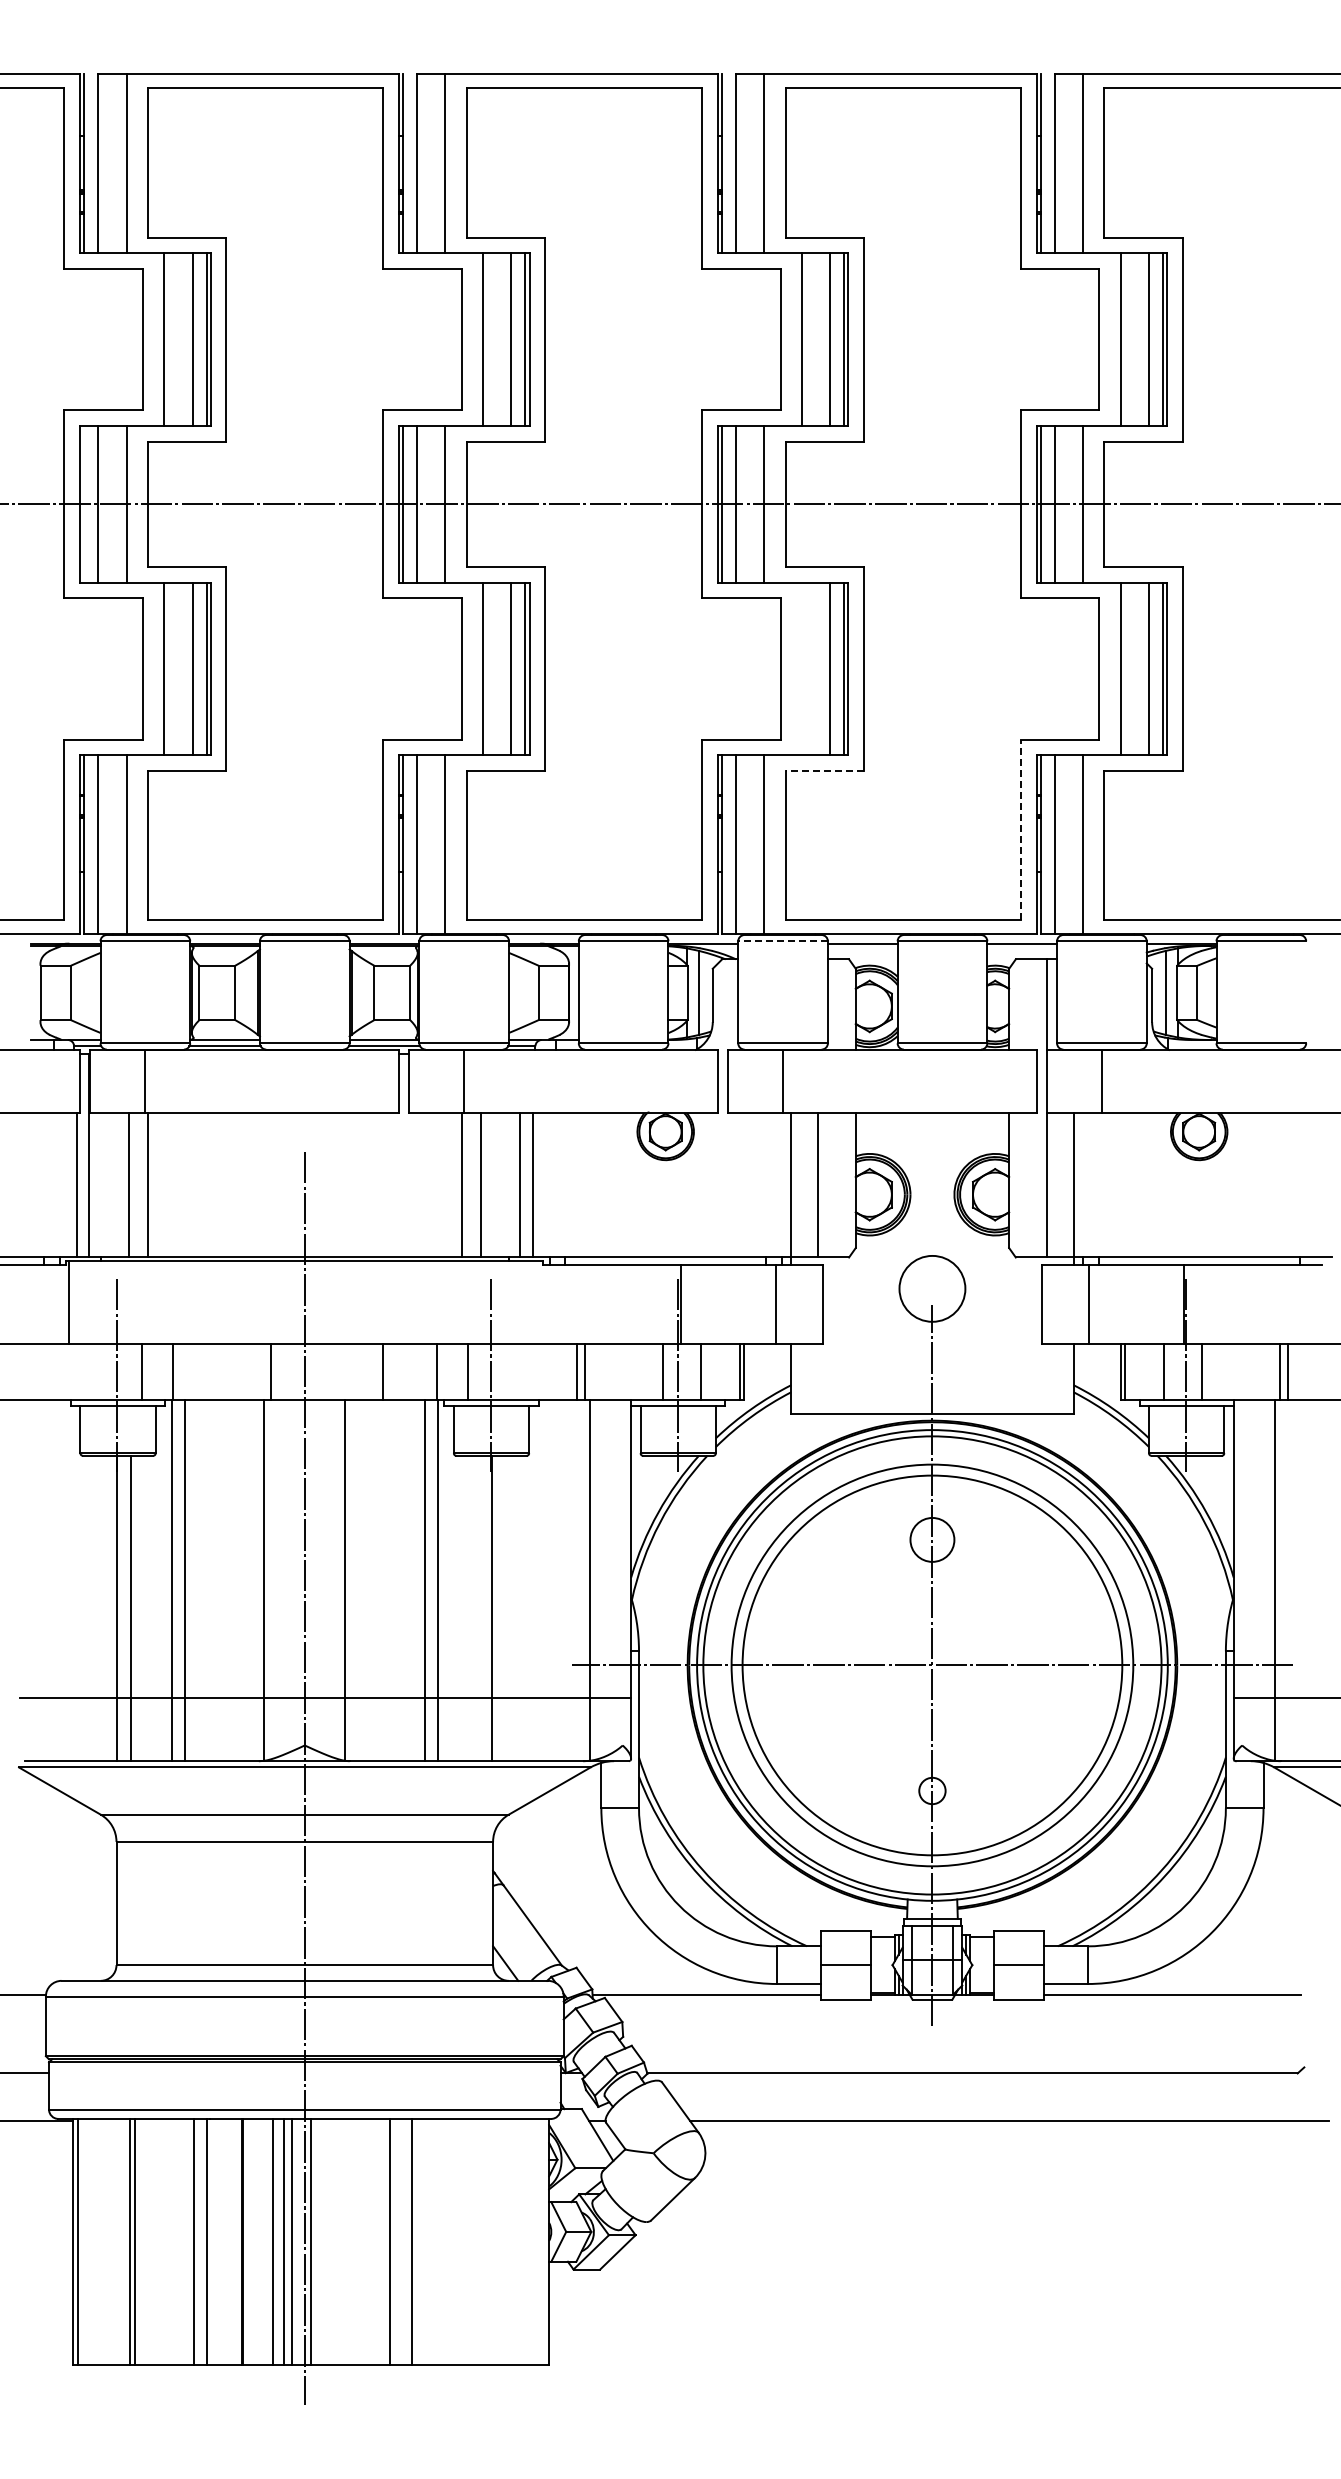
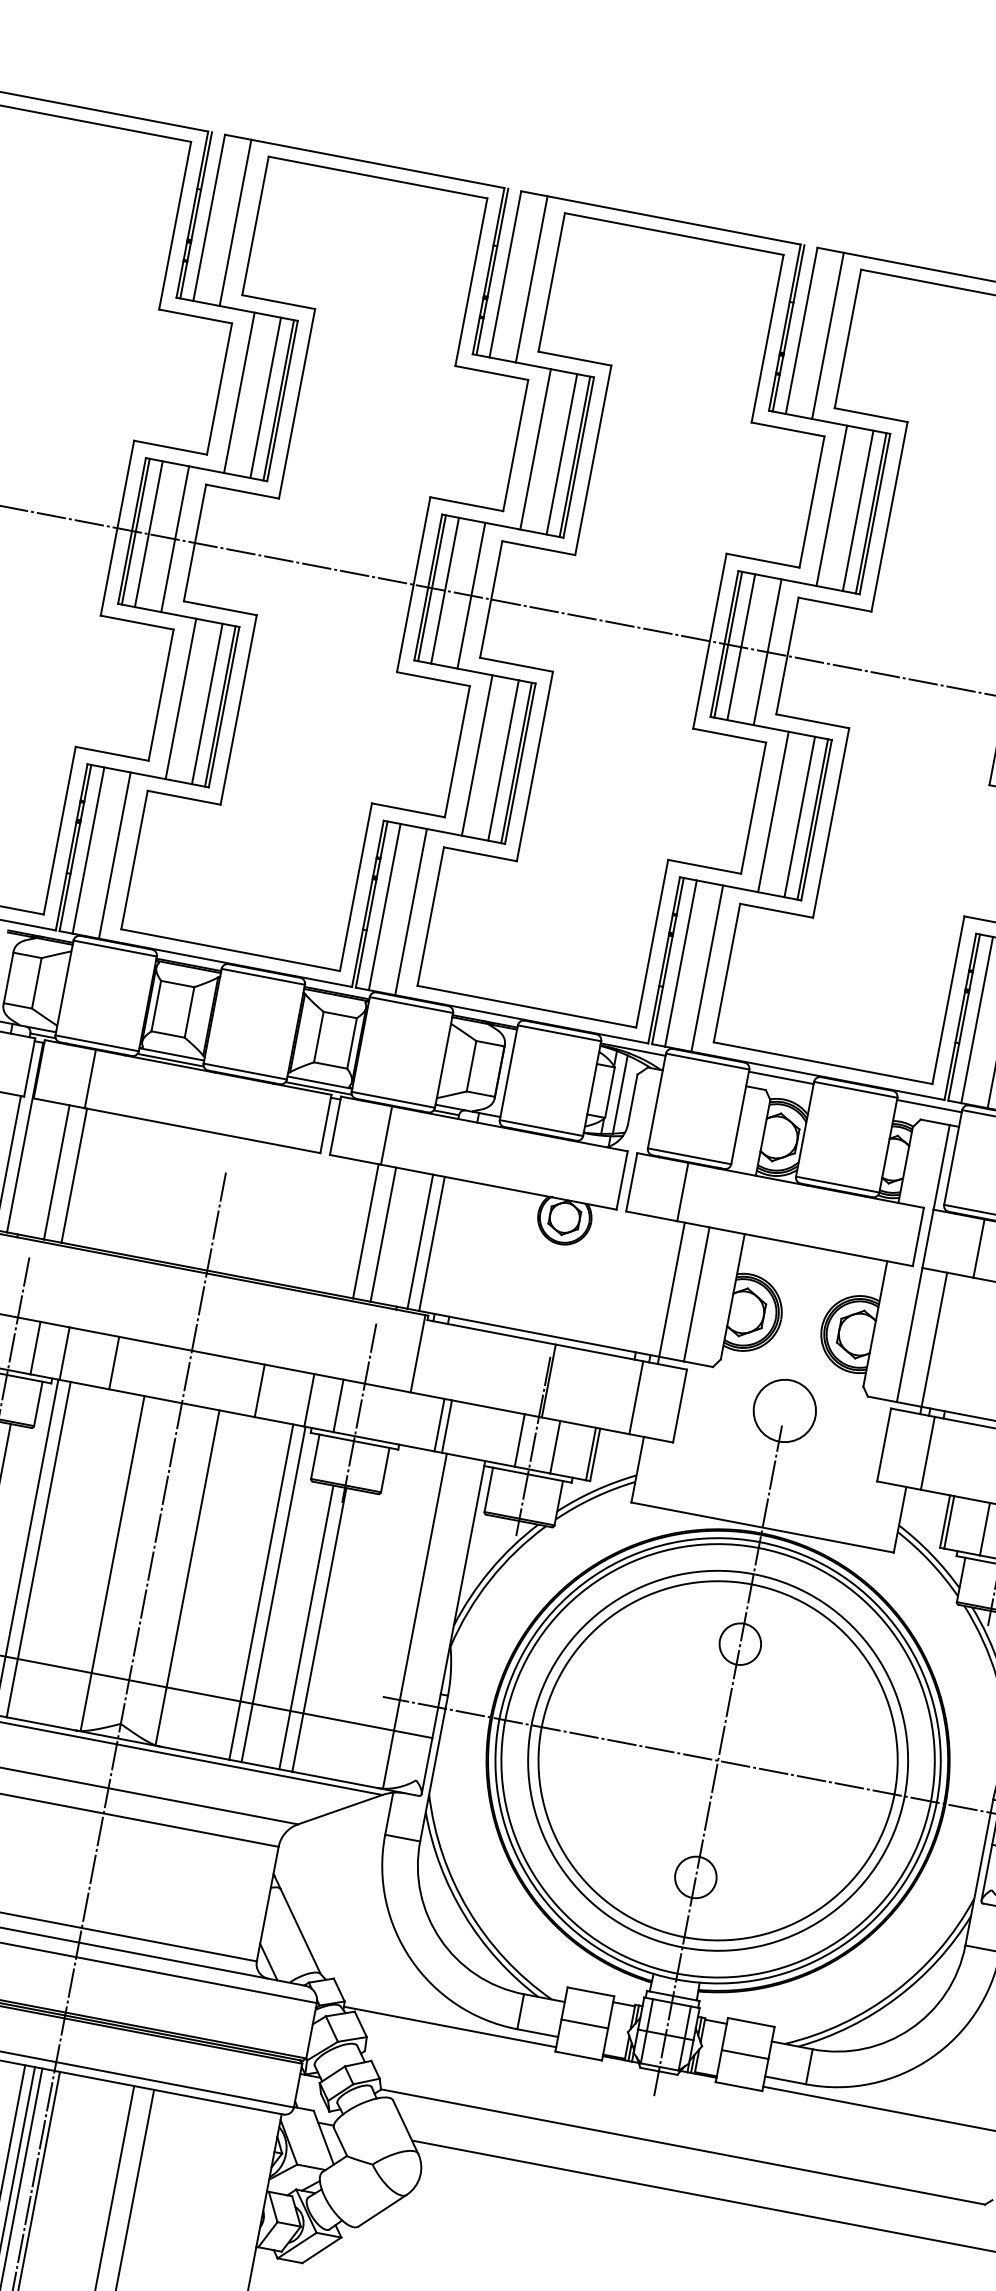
line: (84, 503) -> (136, 531), added
line: (801, 668) -> (773, 811), added
line: (824, 771) -> (776, 911), dashed -> solid
line: (1020, 829) -> (948, 999), dashed -> solid
line: (783, 941) -> (708, 1061), dashed -> solid
line: (540, 1301) -> (418, 1353), added
line: (271, 1371) -> (114, 1362), moved
line: (478, 1608) -> (306, 1627), added
circle: (932, 1790) -> (696, 1876), size x1.67

